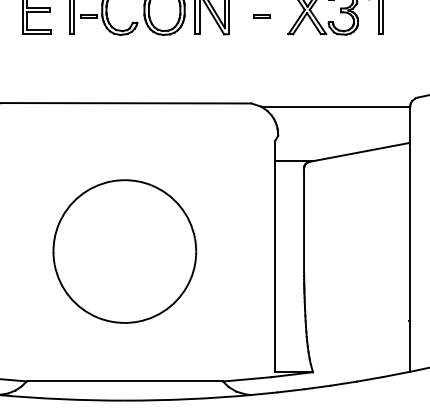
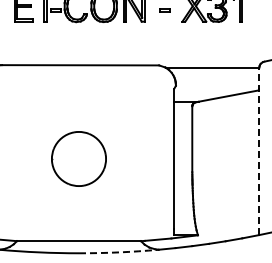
line: (410, 239) -> (259, 151), solid -> dashed
part: (124, 250) -> (78, 158), size x0.6
arc: (187, 399) -> (118, 252), solid -> dashed

